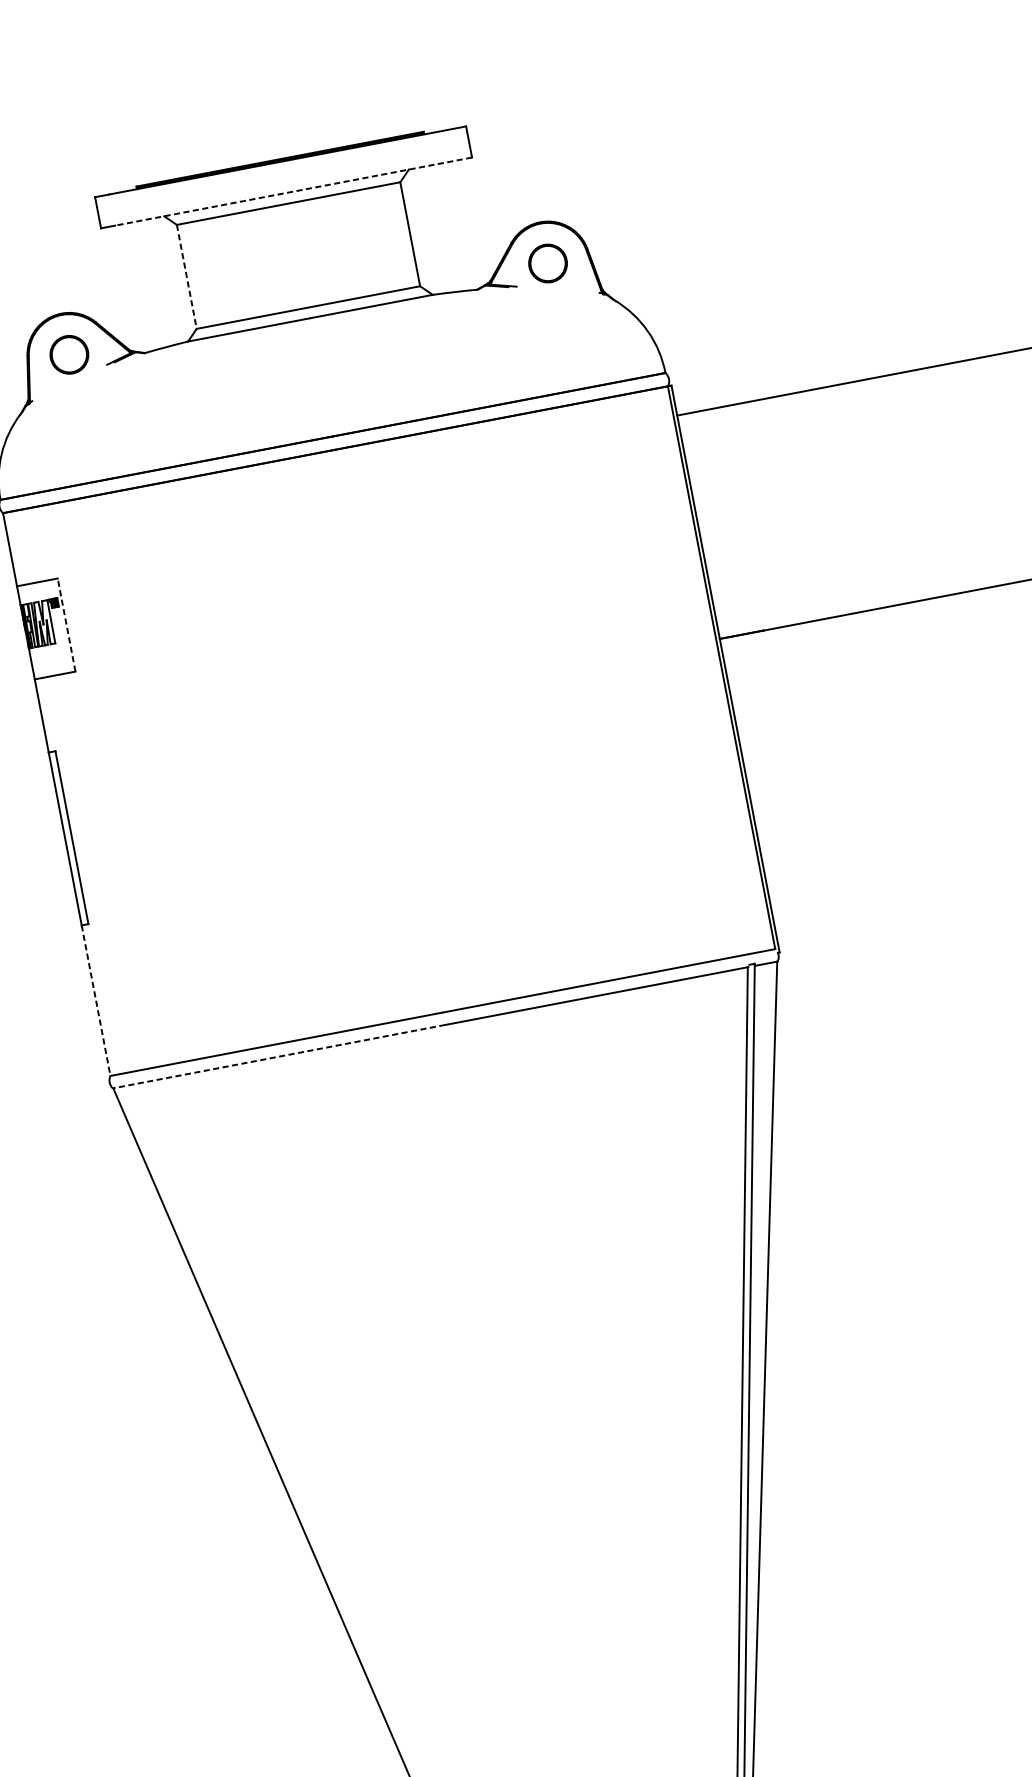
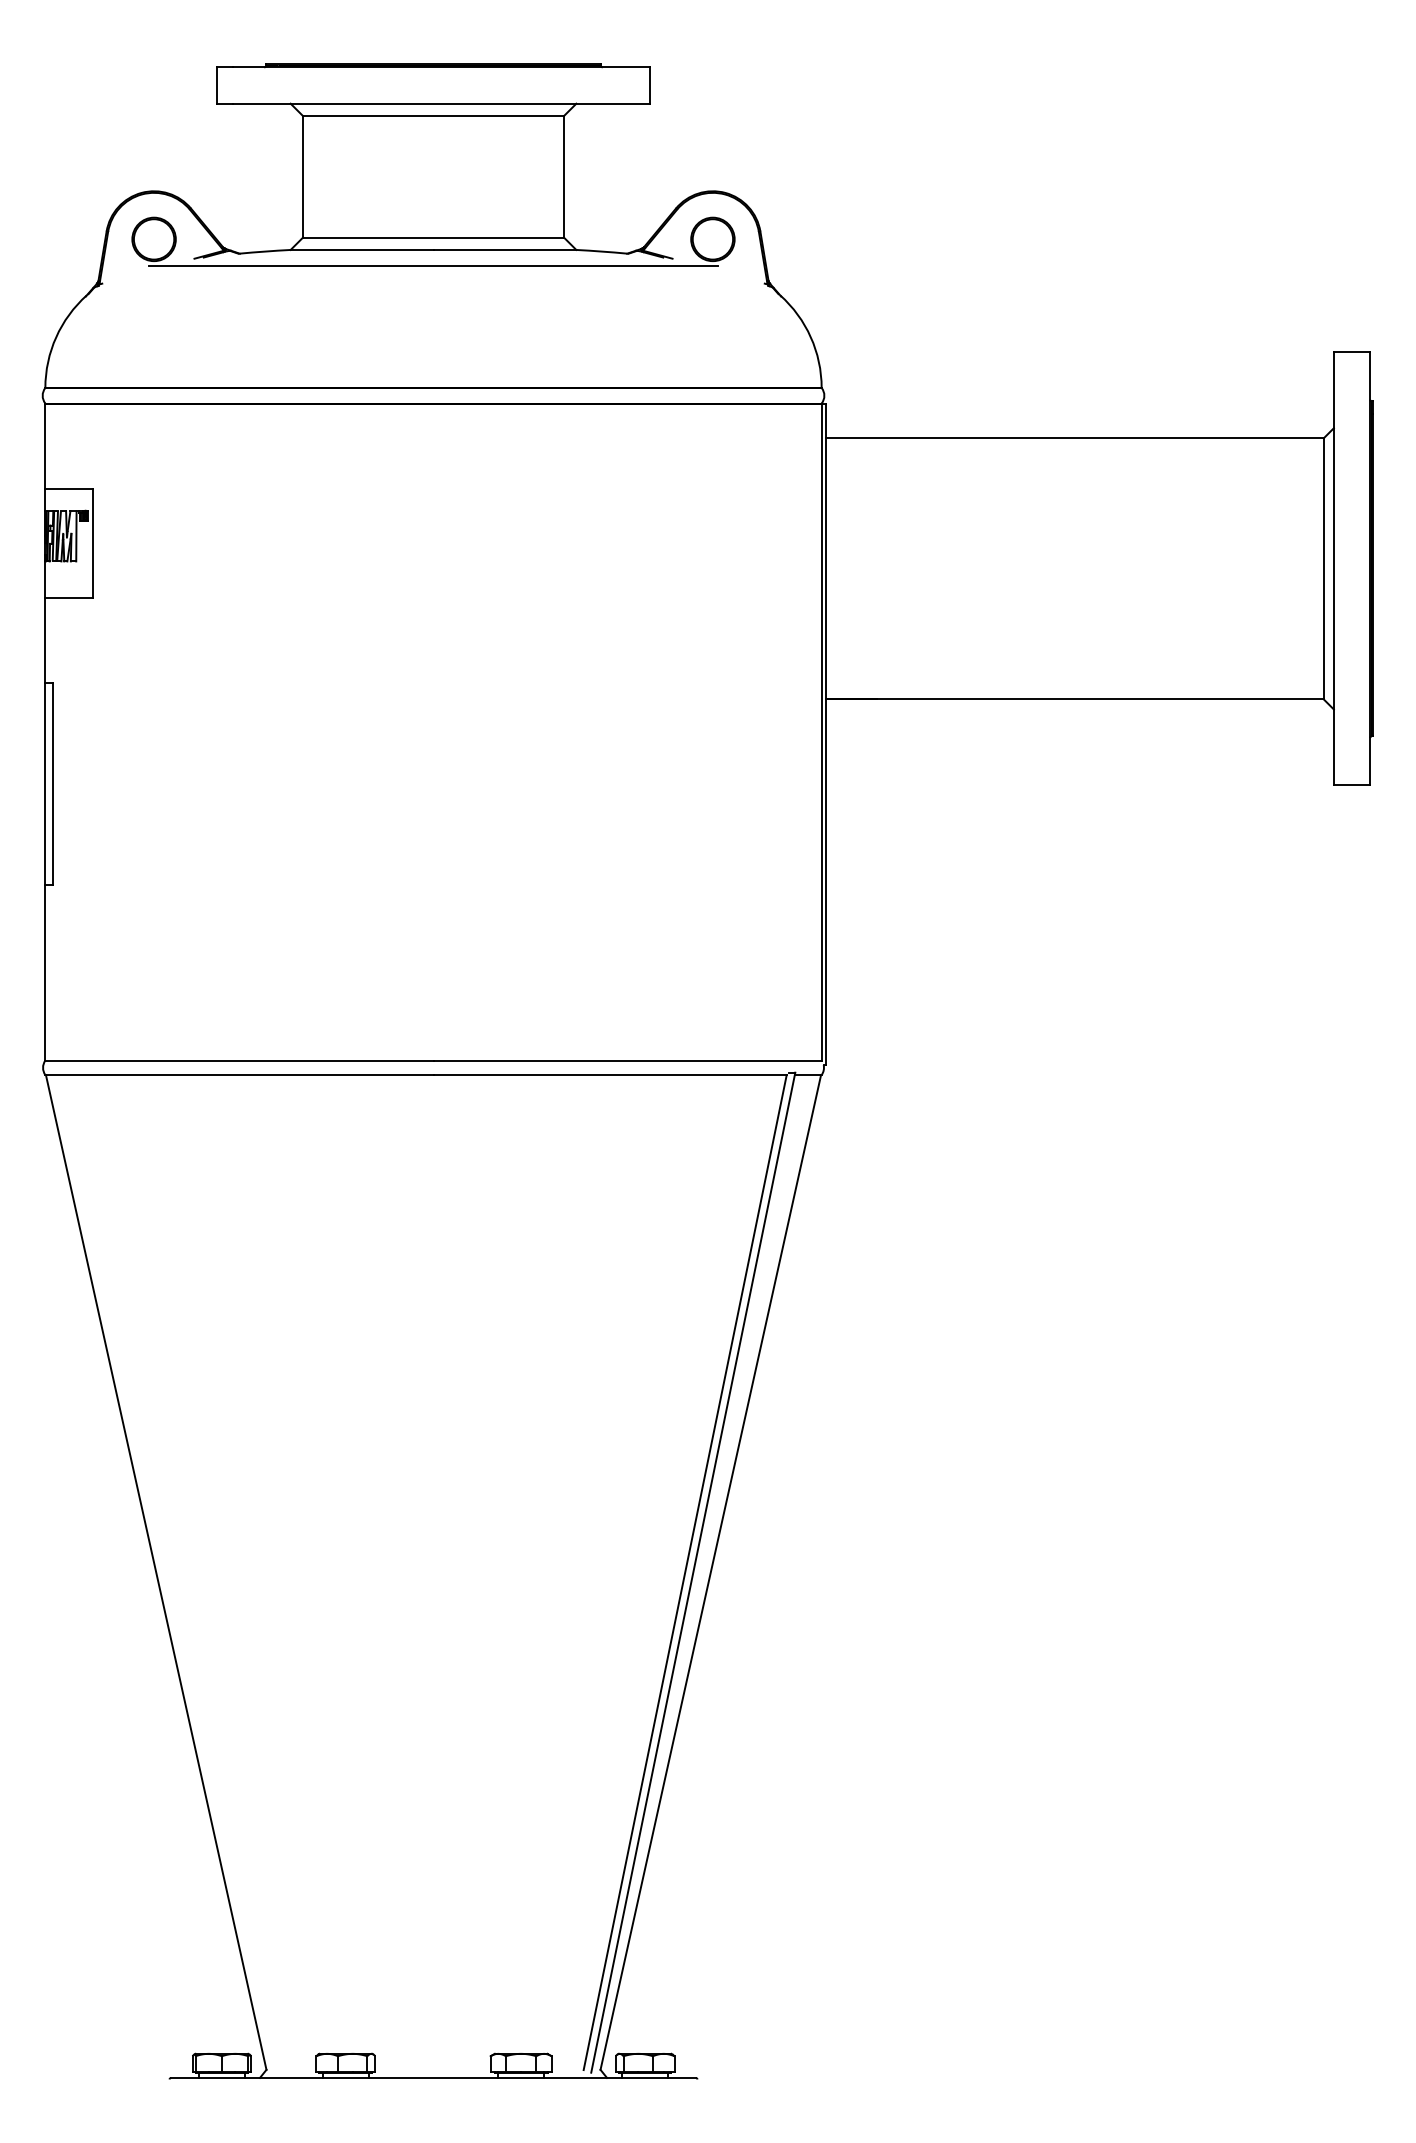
line: (293, 191) -> (441, 103), dashed -> solid
line: (187, 276) -> (303, 176), dashed -> solid
line: (312, 331) -> (433, 265), added
line: (66, 624) -> (92, 542), dashed -> solid
line: (96, 1000) -> (45, 972), dashed -> solid
line: (278, 1057) -> (238, 1075), dashed -> solid

